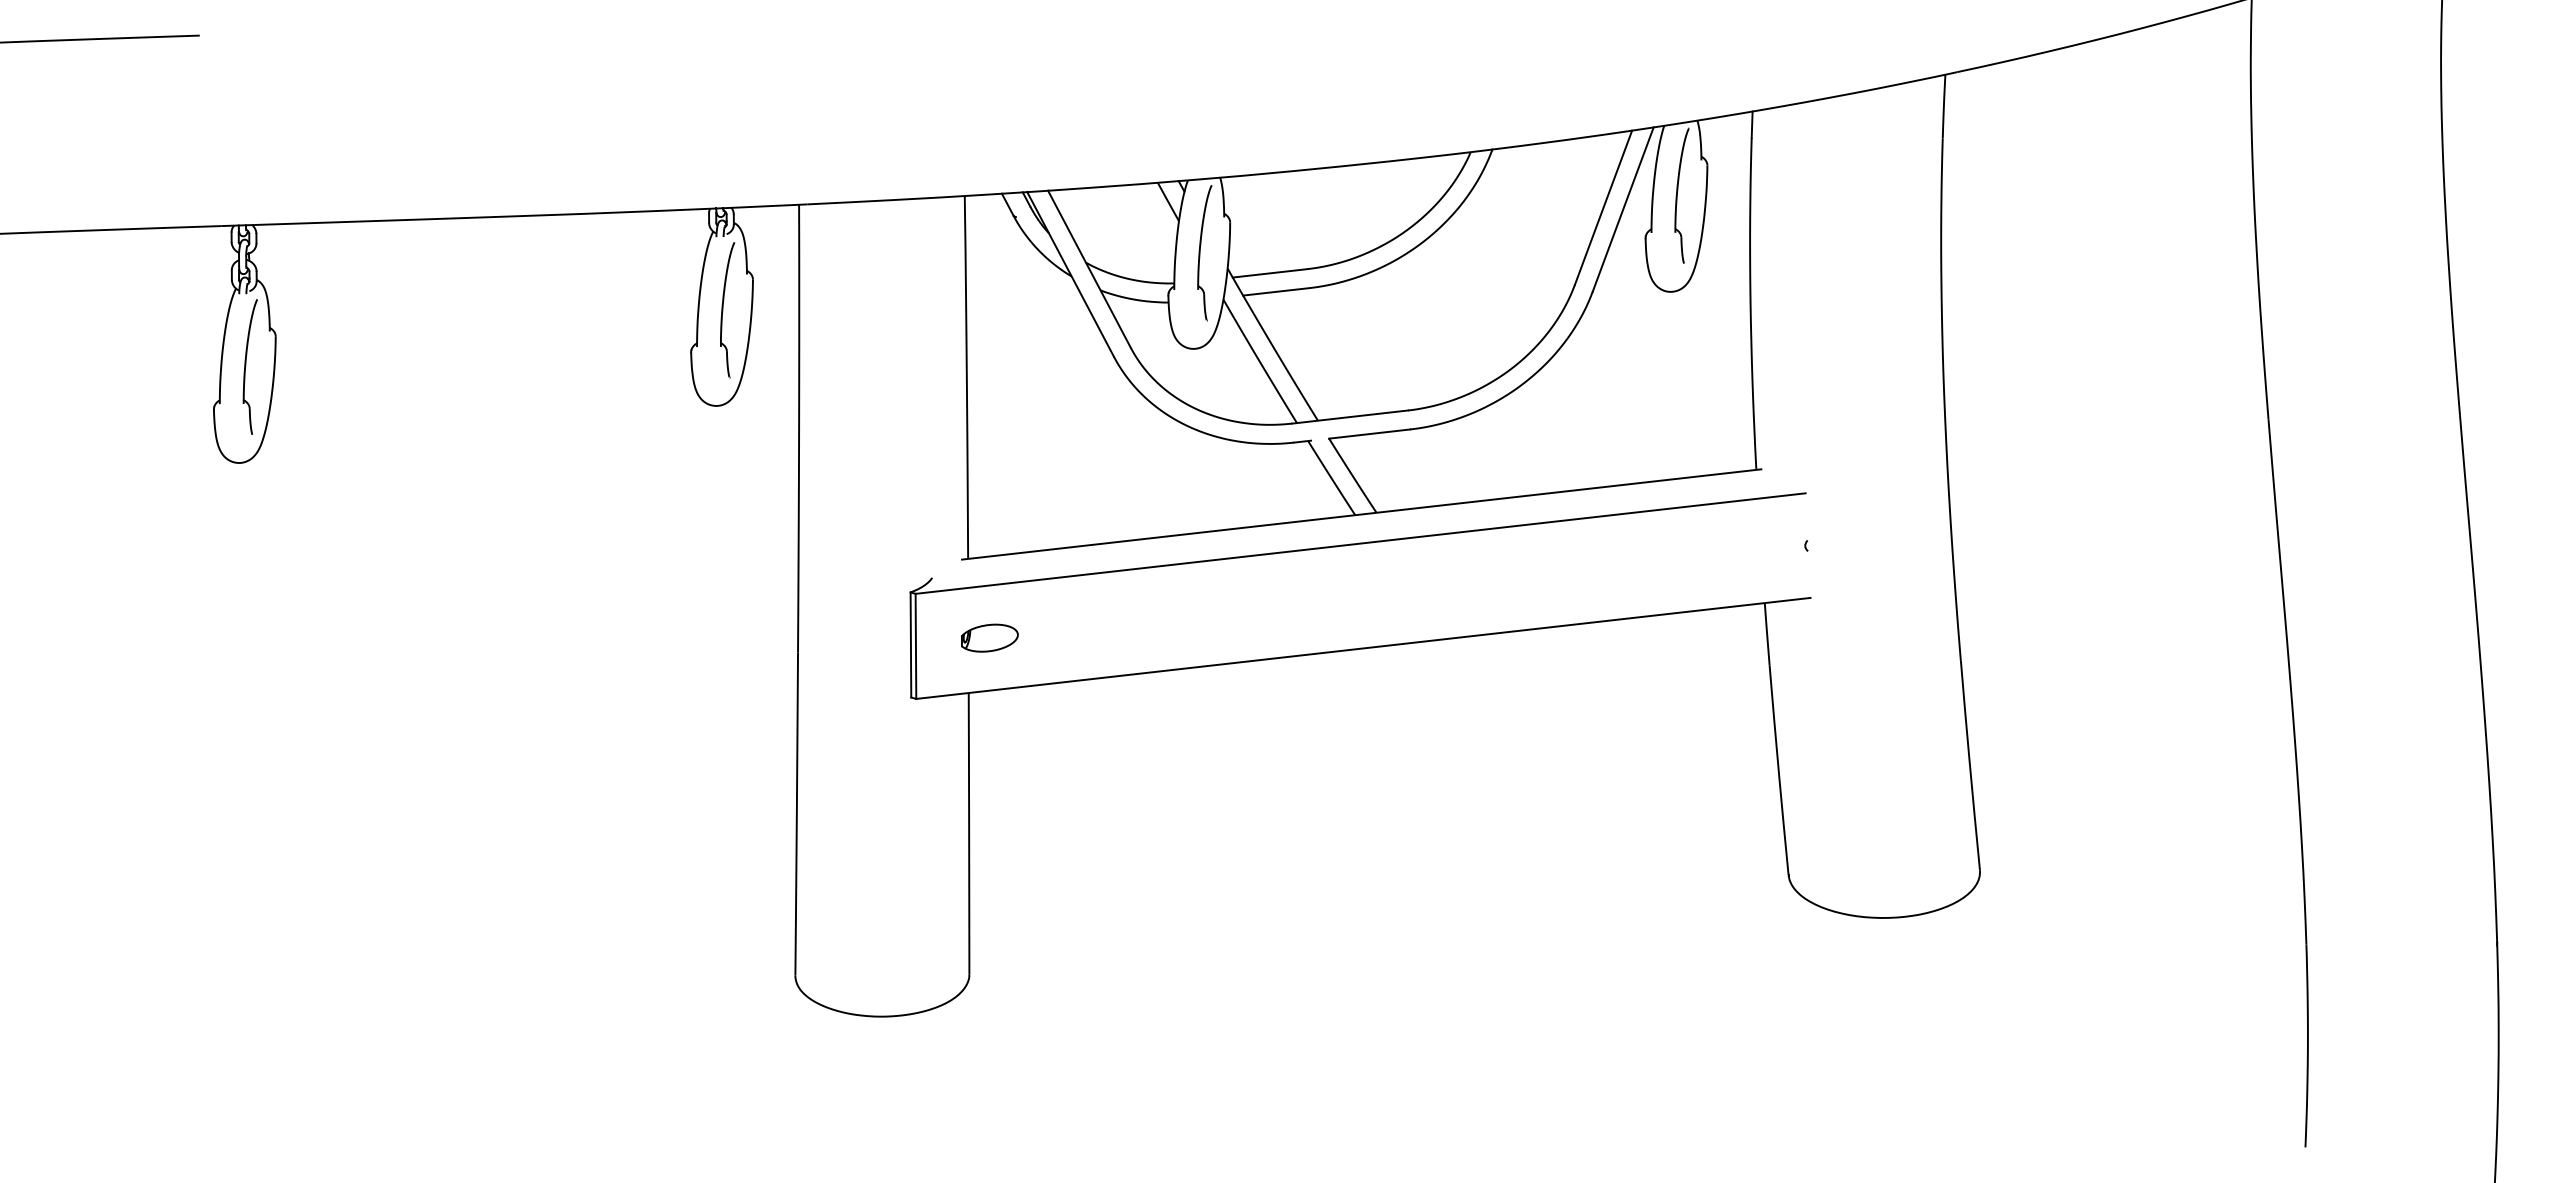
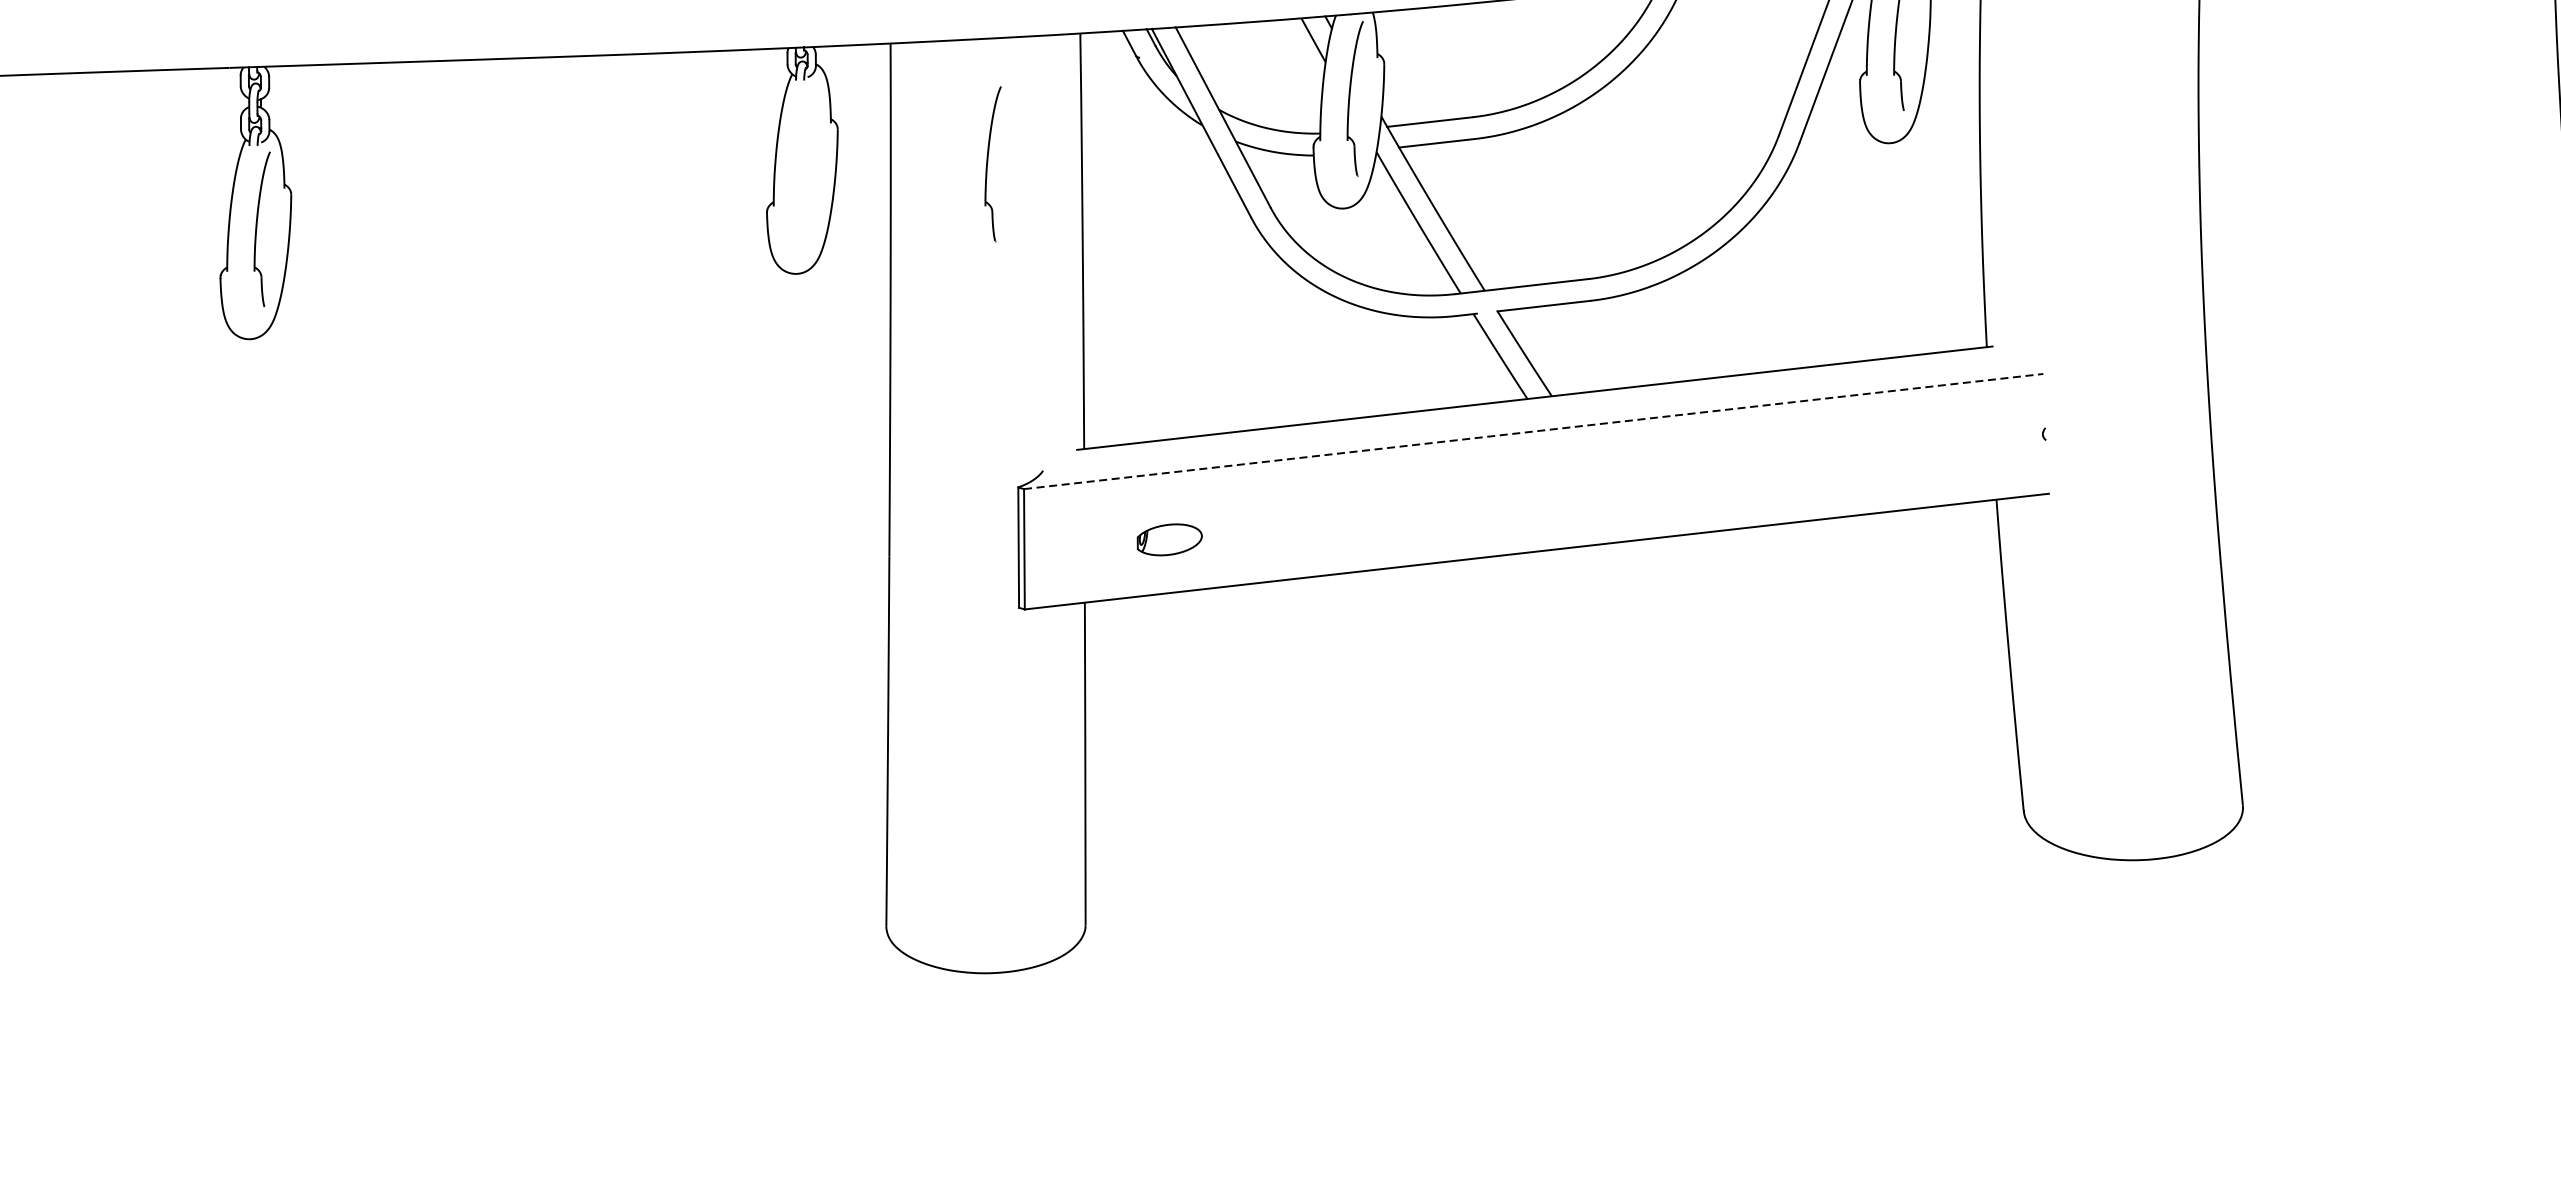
part: (727, 310) -> (992, 164), moved
line: (1360, 543) -> (1533, 431), solid -> dashed
part: (989, 637) -> (1169, 539), moved

